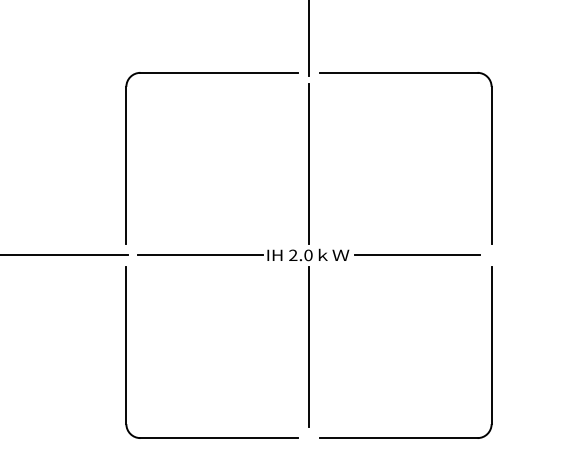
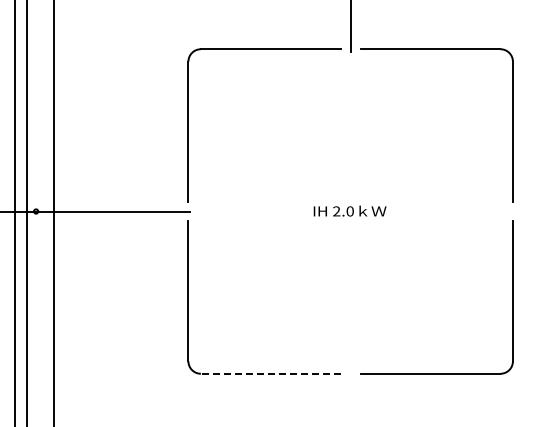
line: (308, 164) -> (350, 130), removed
line: (200, 255) -> (254, 211), removed
line: (416, 255) -> (446, 211), removed
line: (308, 346) -> (350, 292), removed
line: (218, 437) -> (270, 373), solid -> dashed

